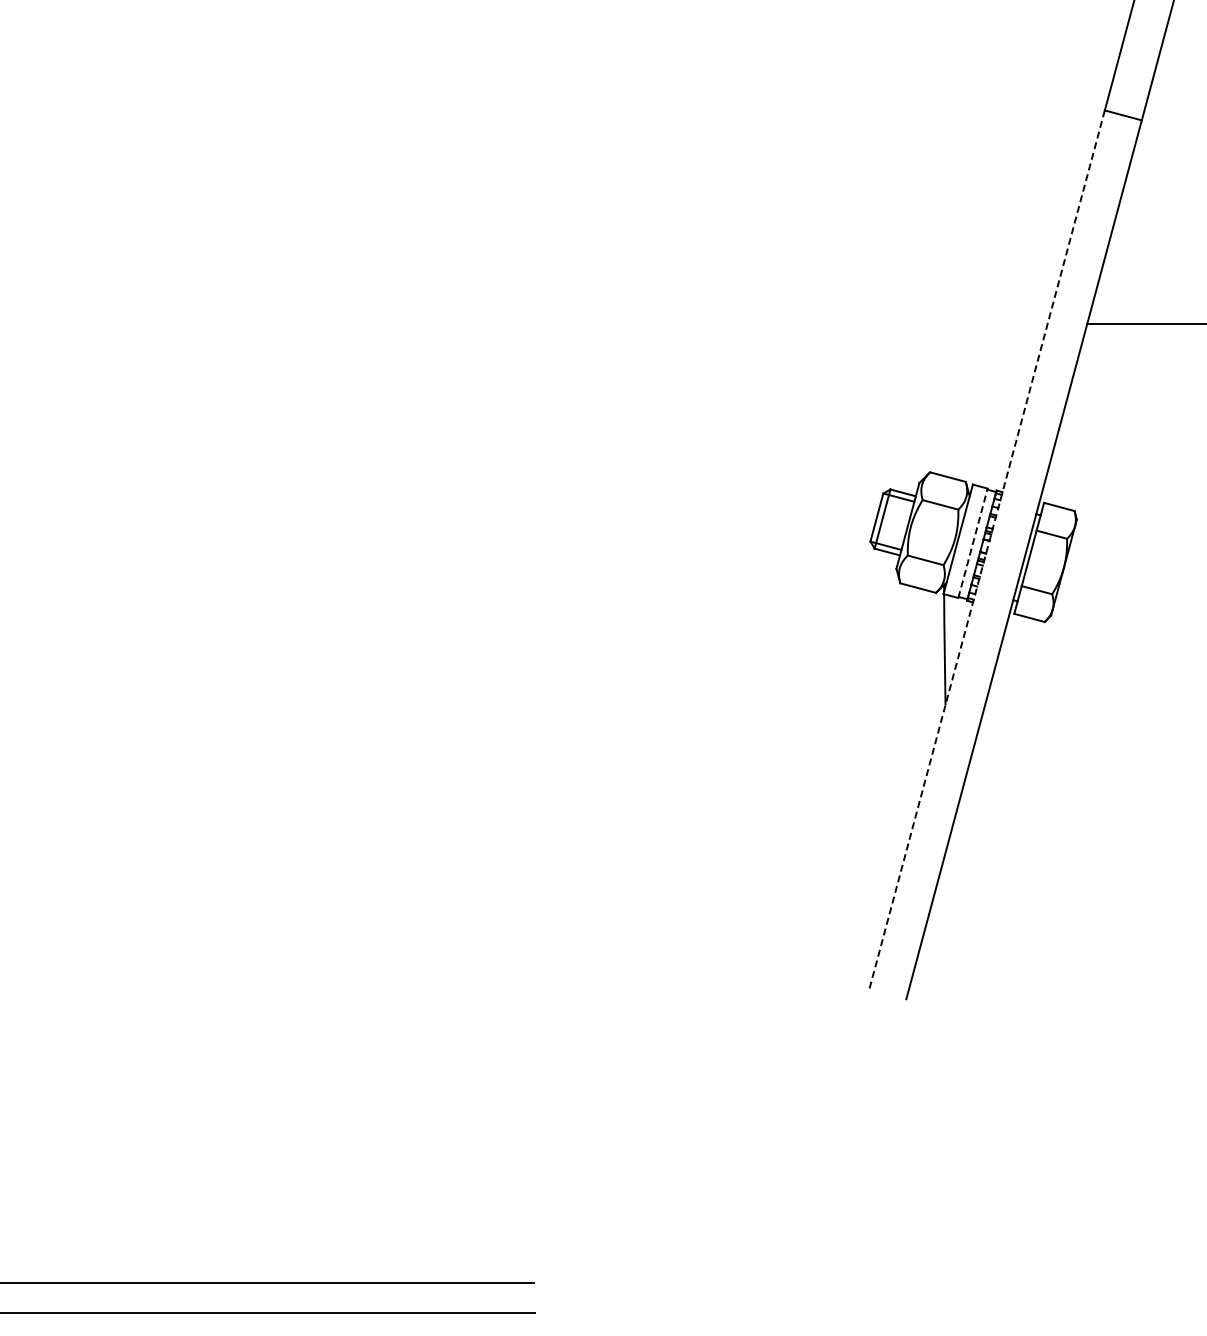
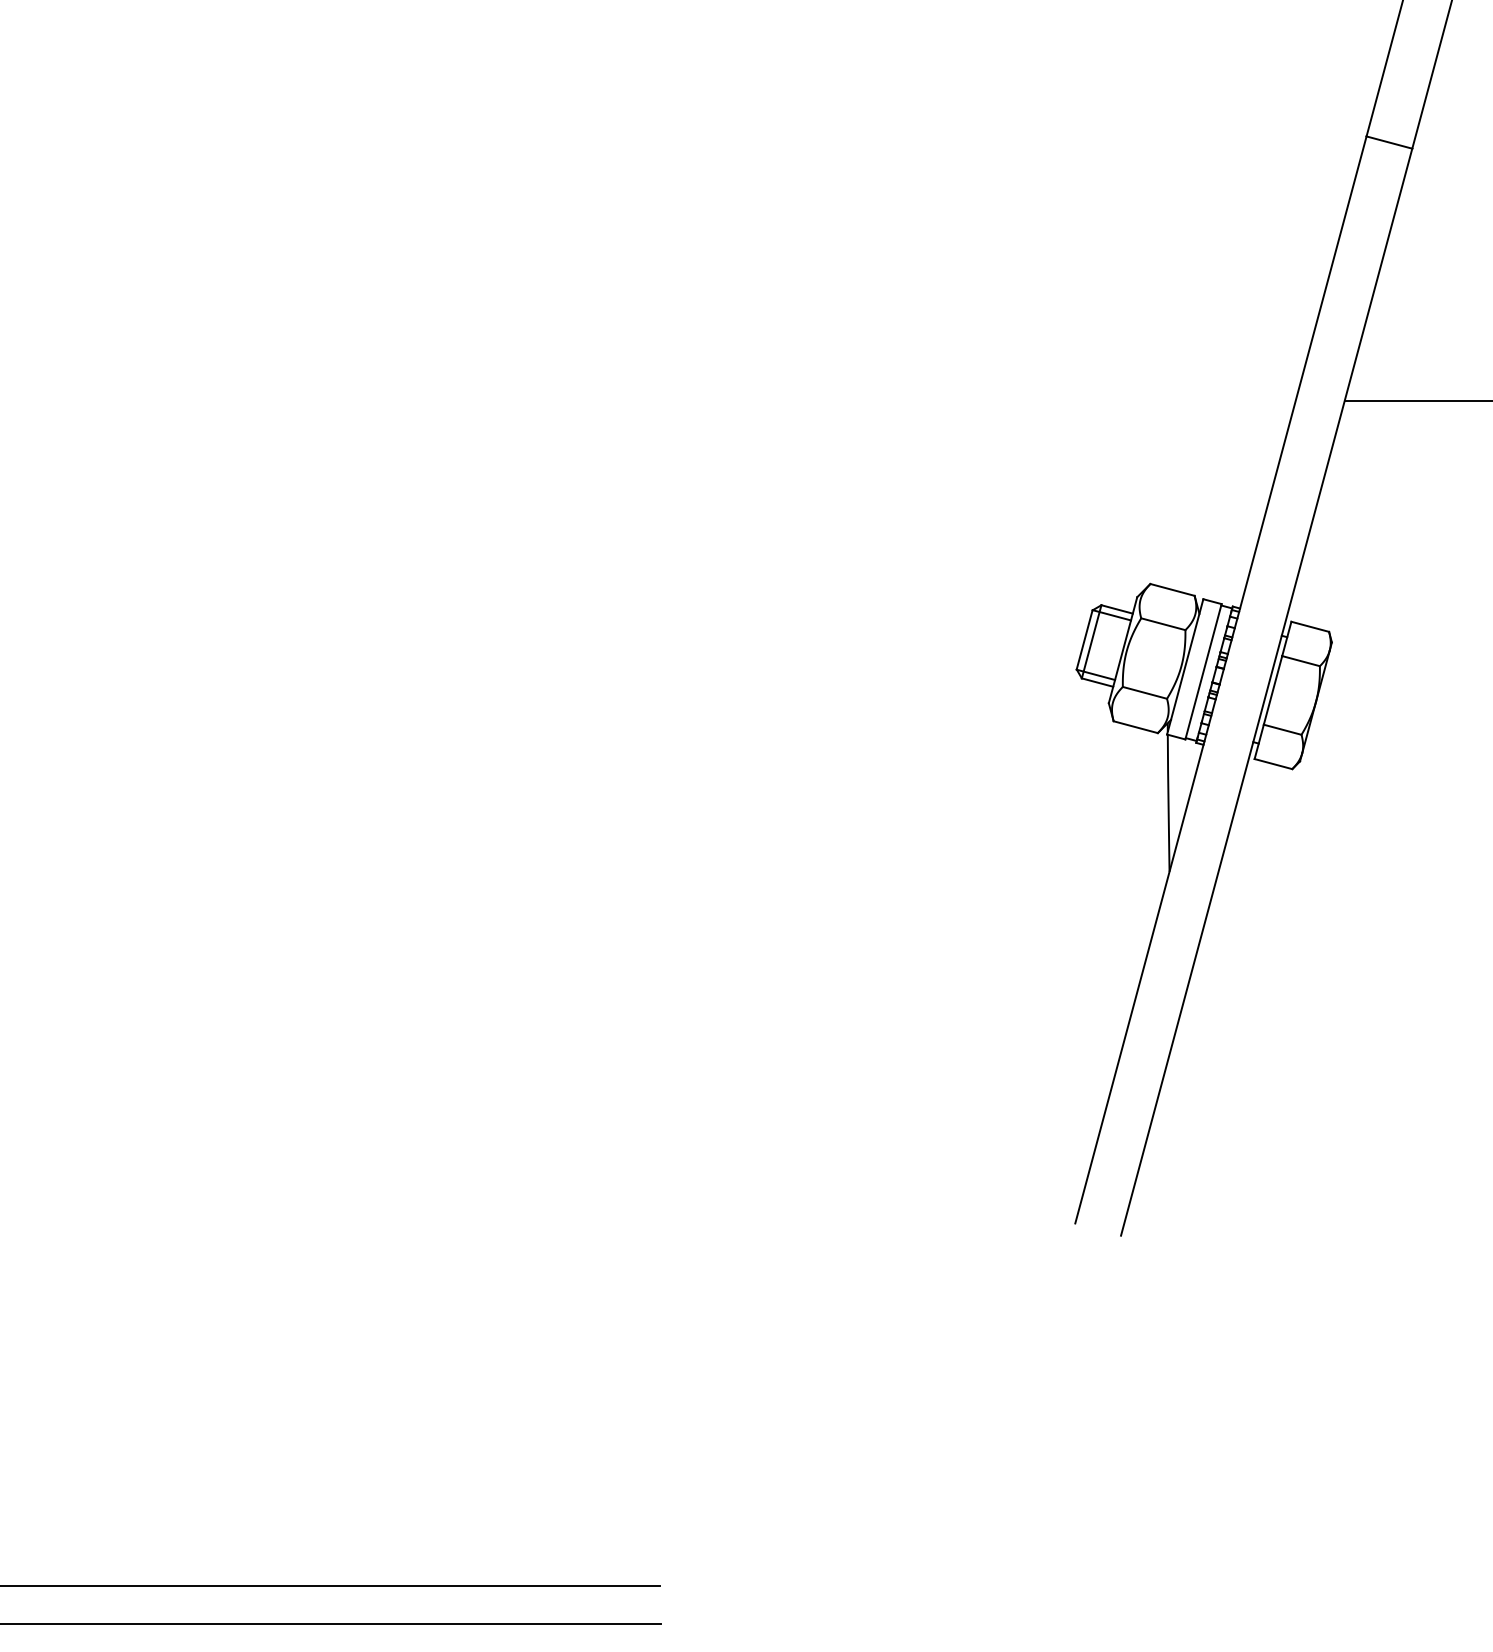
line: (973, 543) -> (1204, 672), dashed -> solid
line: (987, 549) -> (1221, 679), dashed -> solid

